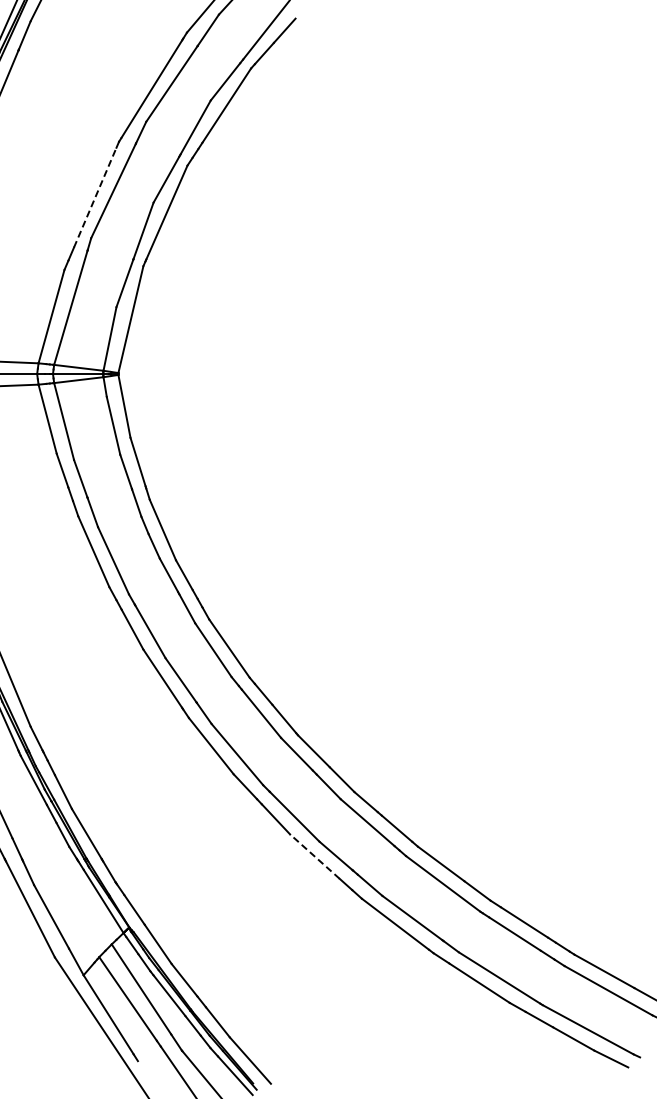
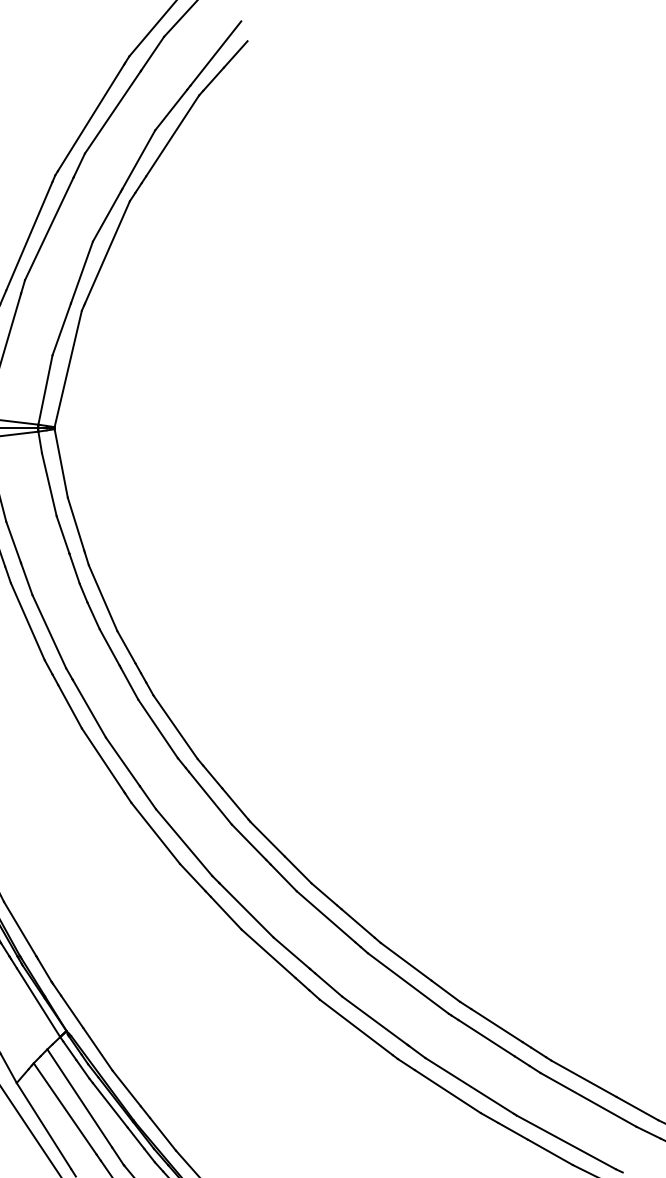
line: (95, 197) -> (29, 235), dashed -> solid
line: (314, 856) -> (268, 953), dashed -> solid

